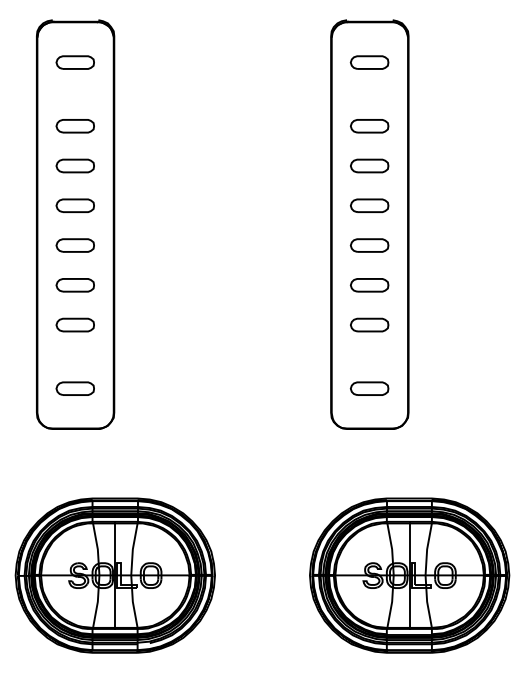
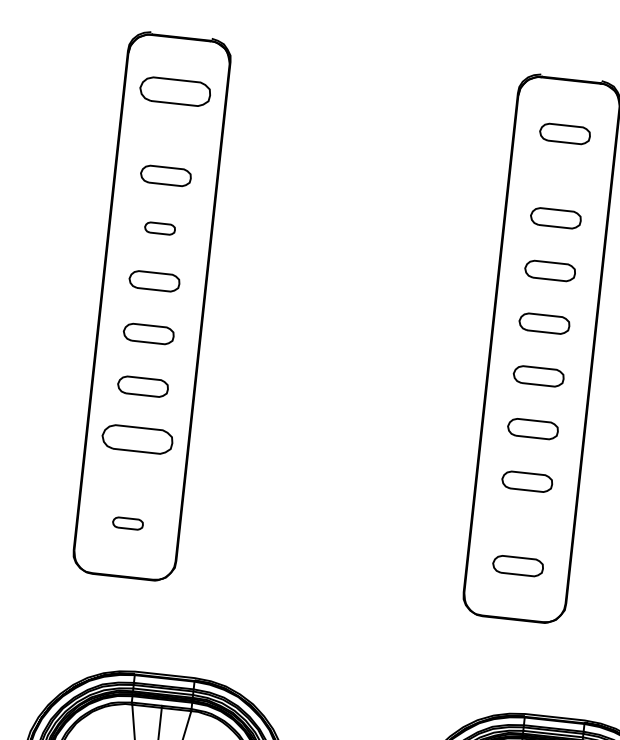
part: (74, 62) -> (174, 91), size x1.4
part: (74, 165) -> (159, 227), size x0.6
part: (74, 324) -> (136, 438), size x1.4
part: (74, 388) -> (127, 523), size x0.6

